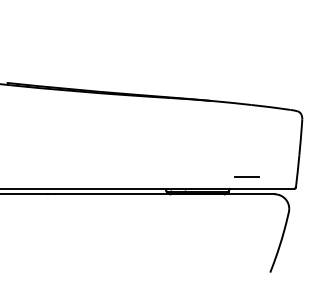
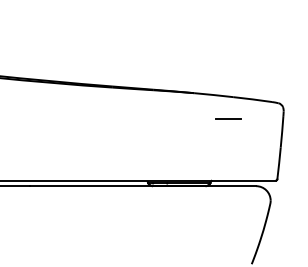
line: (246, 176) -> (228, 118), moved

